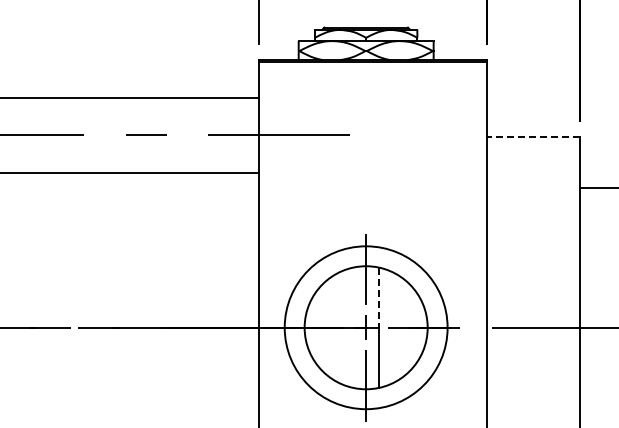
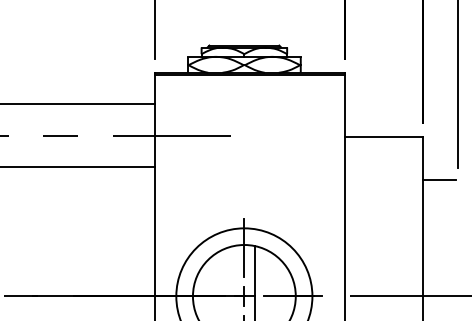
line: (533, 136) -> (384, 136), dashed -> solid
line: (378, 298) -> (254, 271), dashed -> solid

